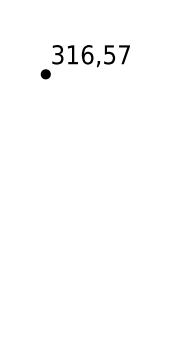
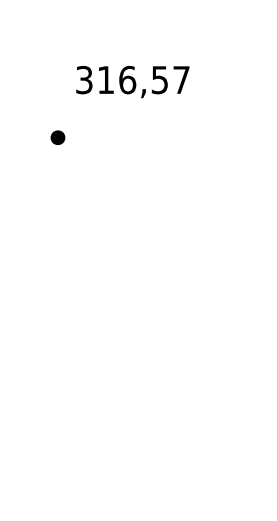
part: (45, 74) -> (57, 138), moved

